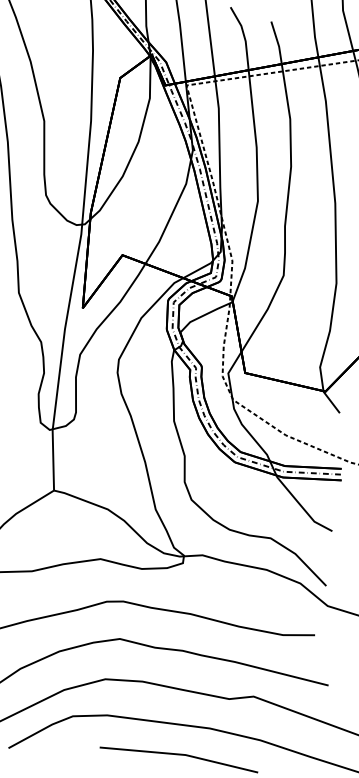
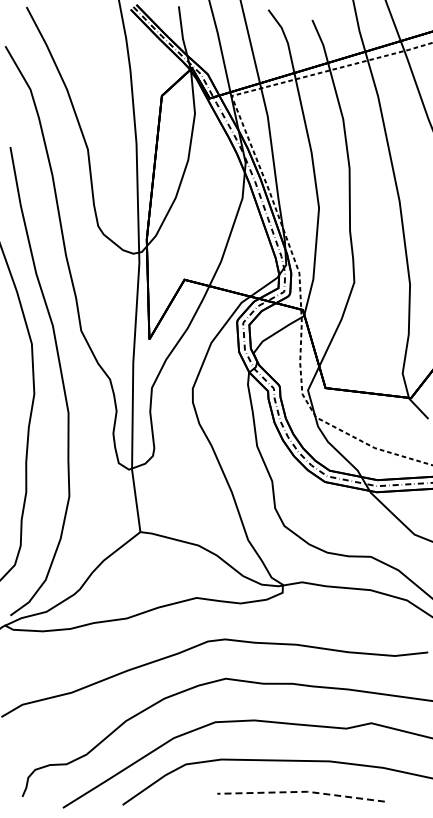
line: (180, 754) -> (301, 791), solid -> dashed

